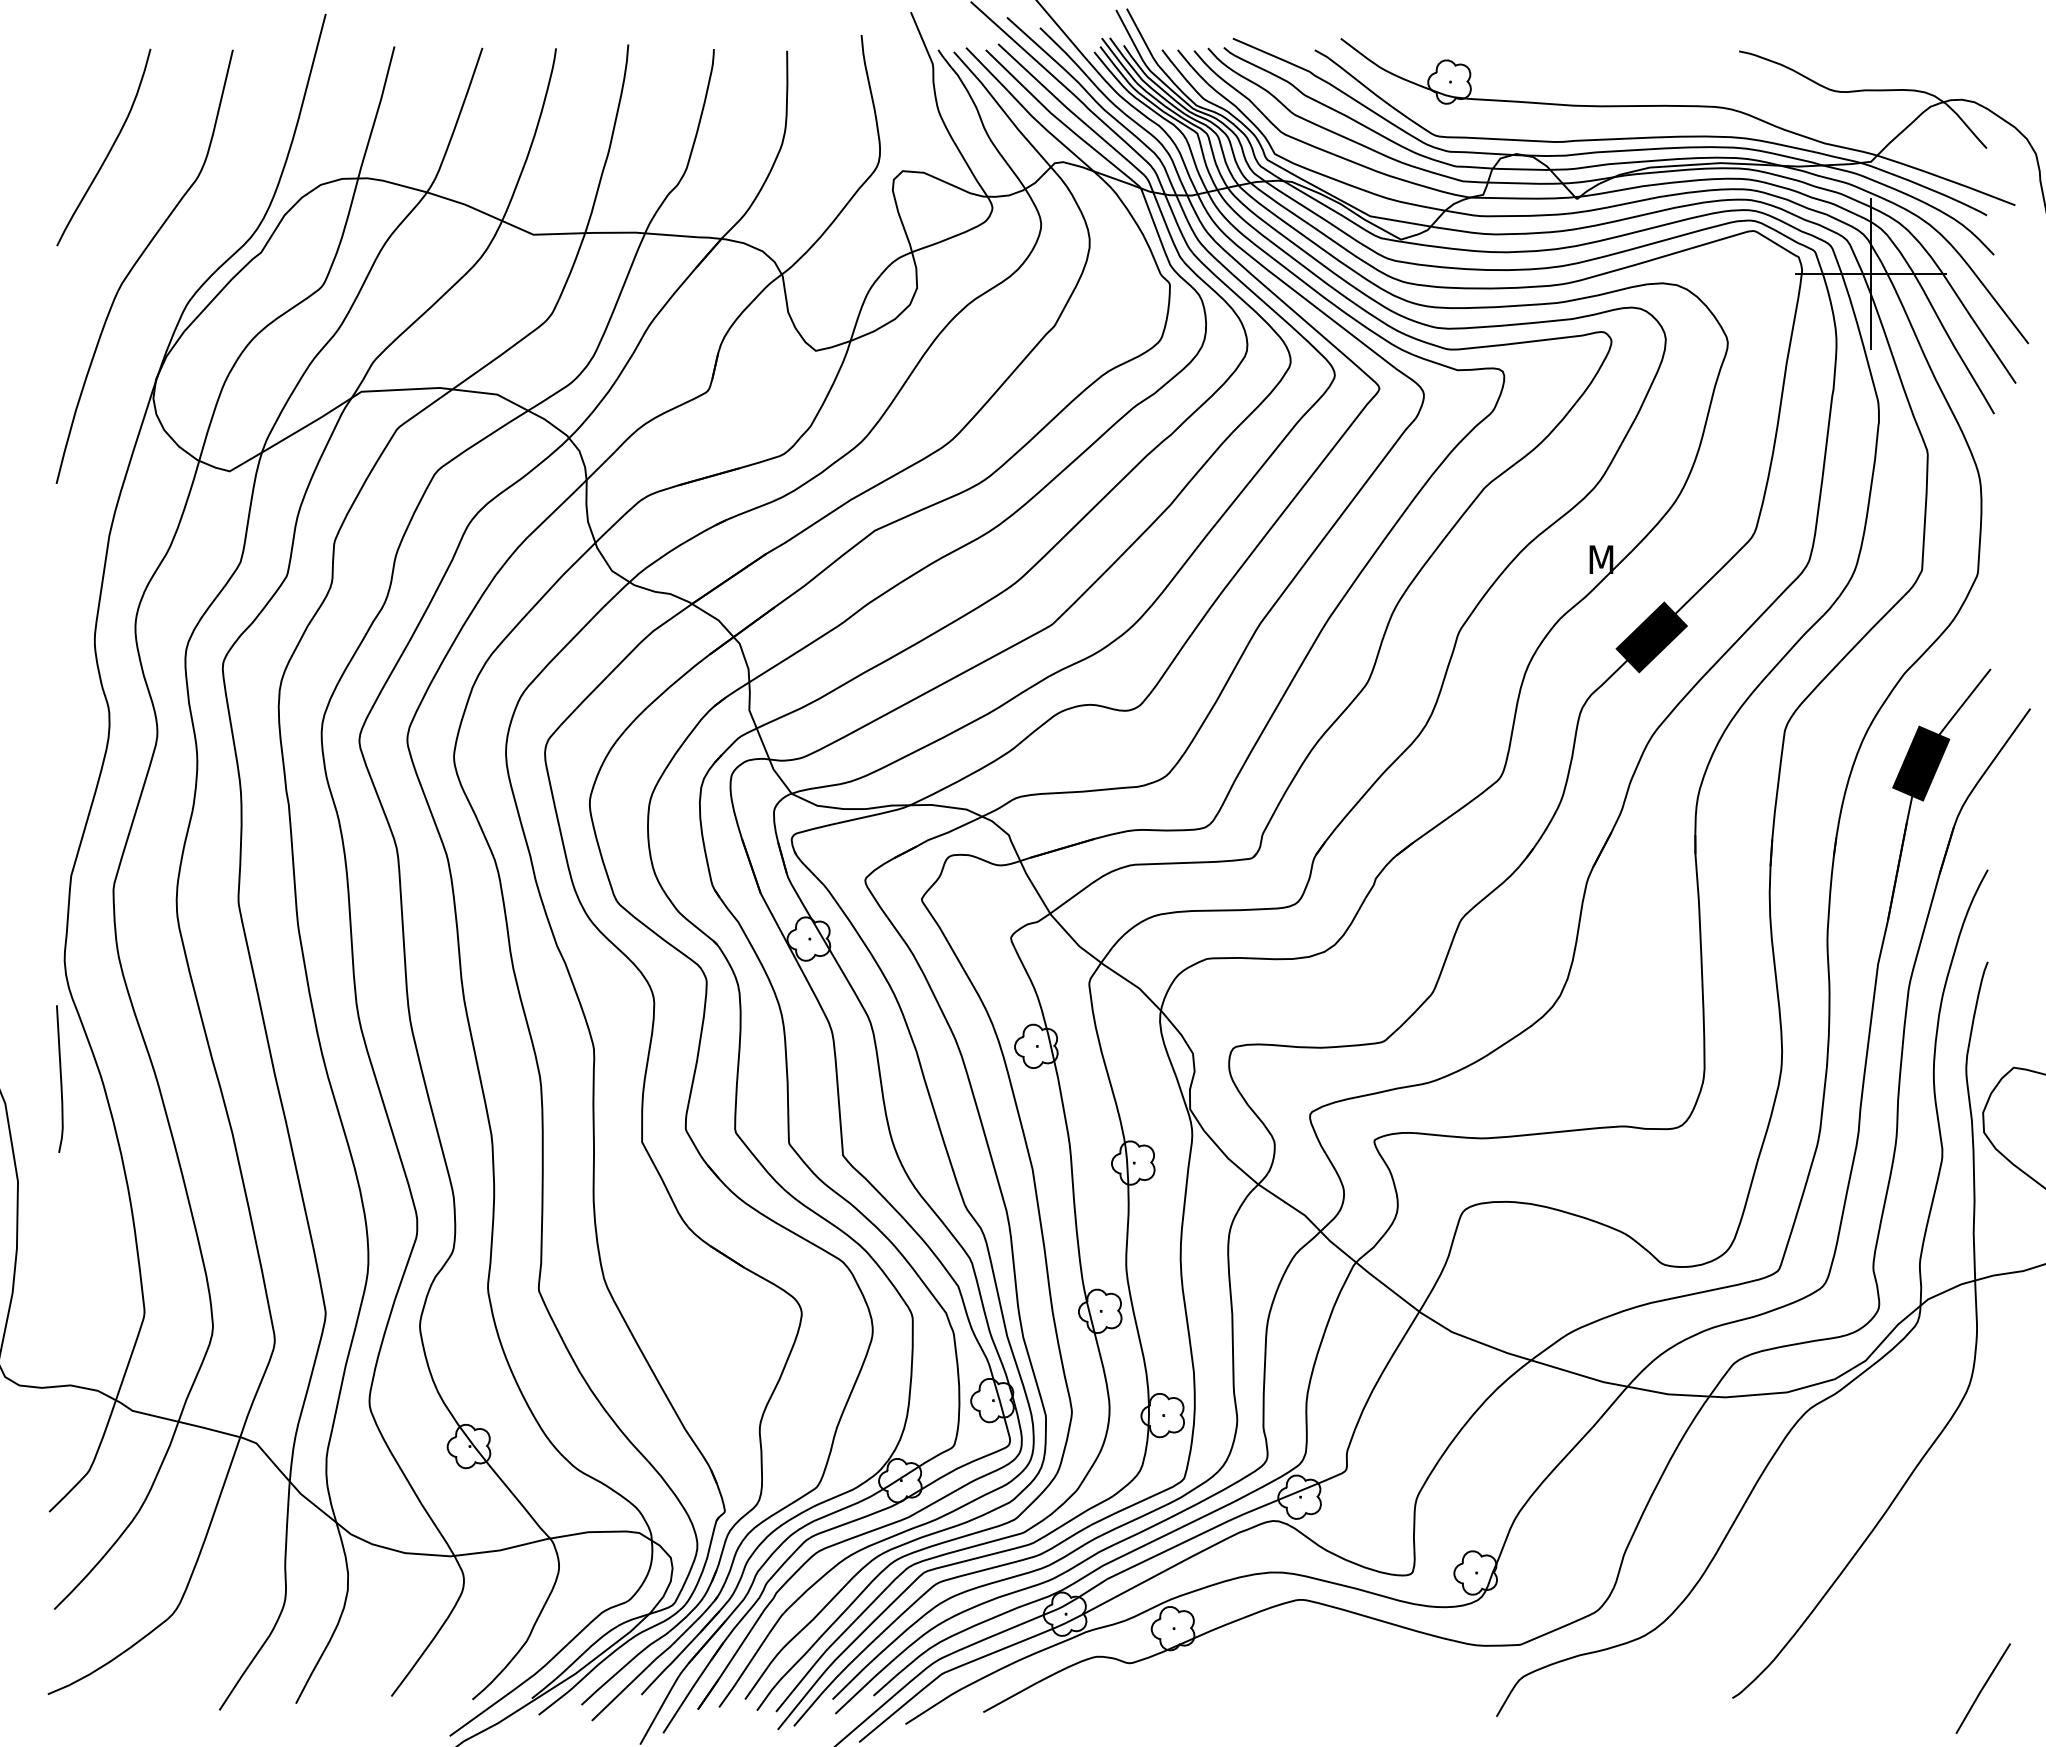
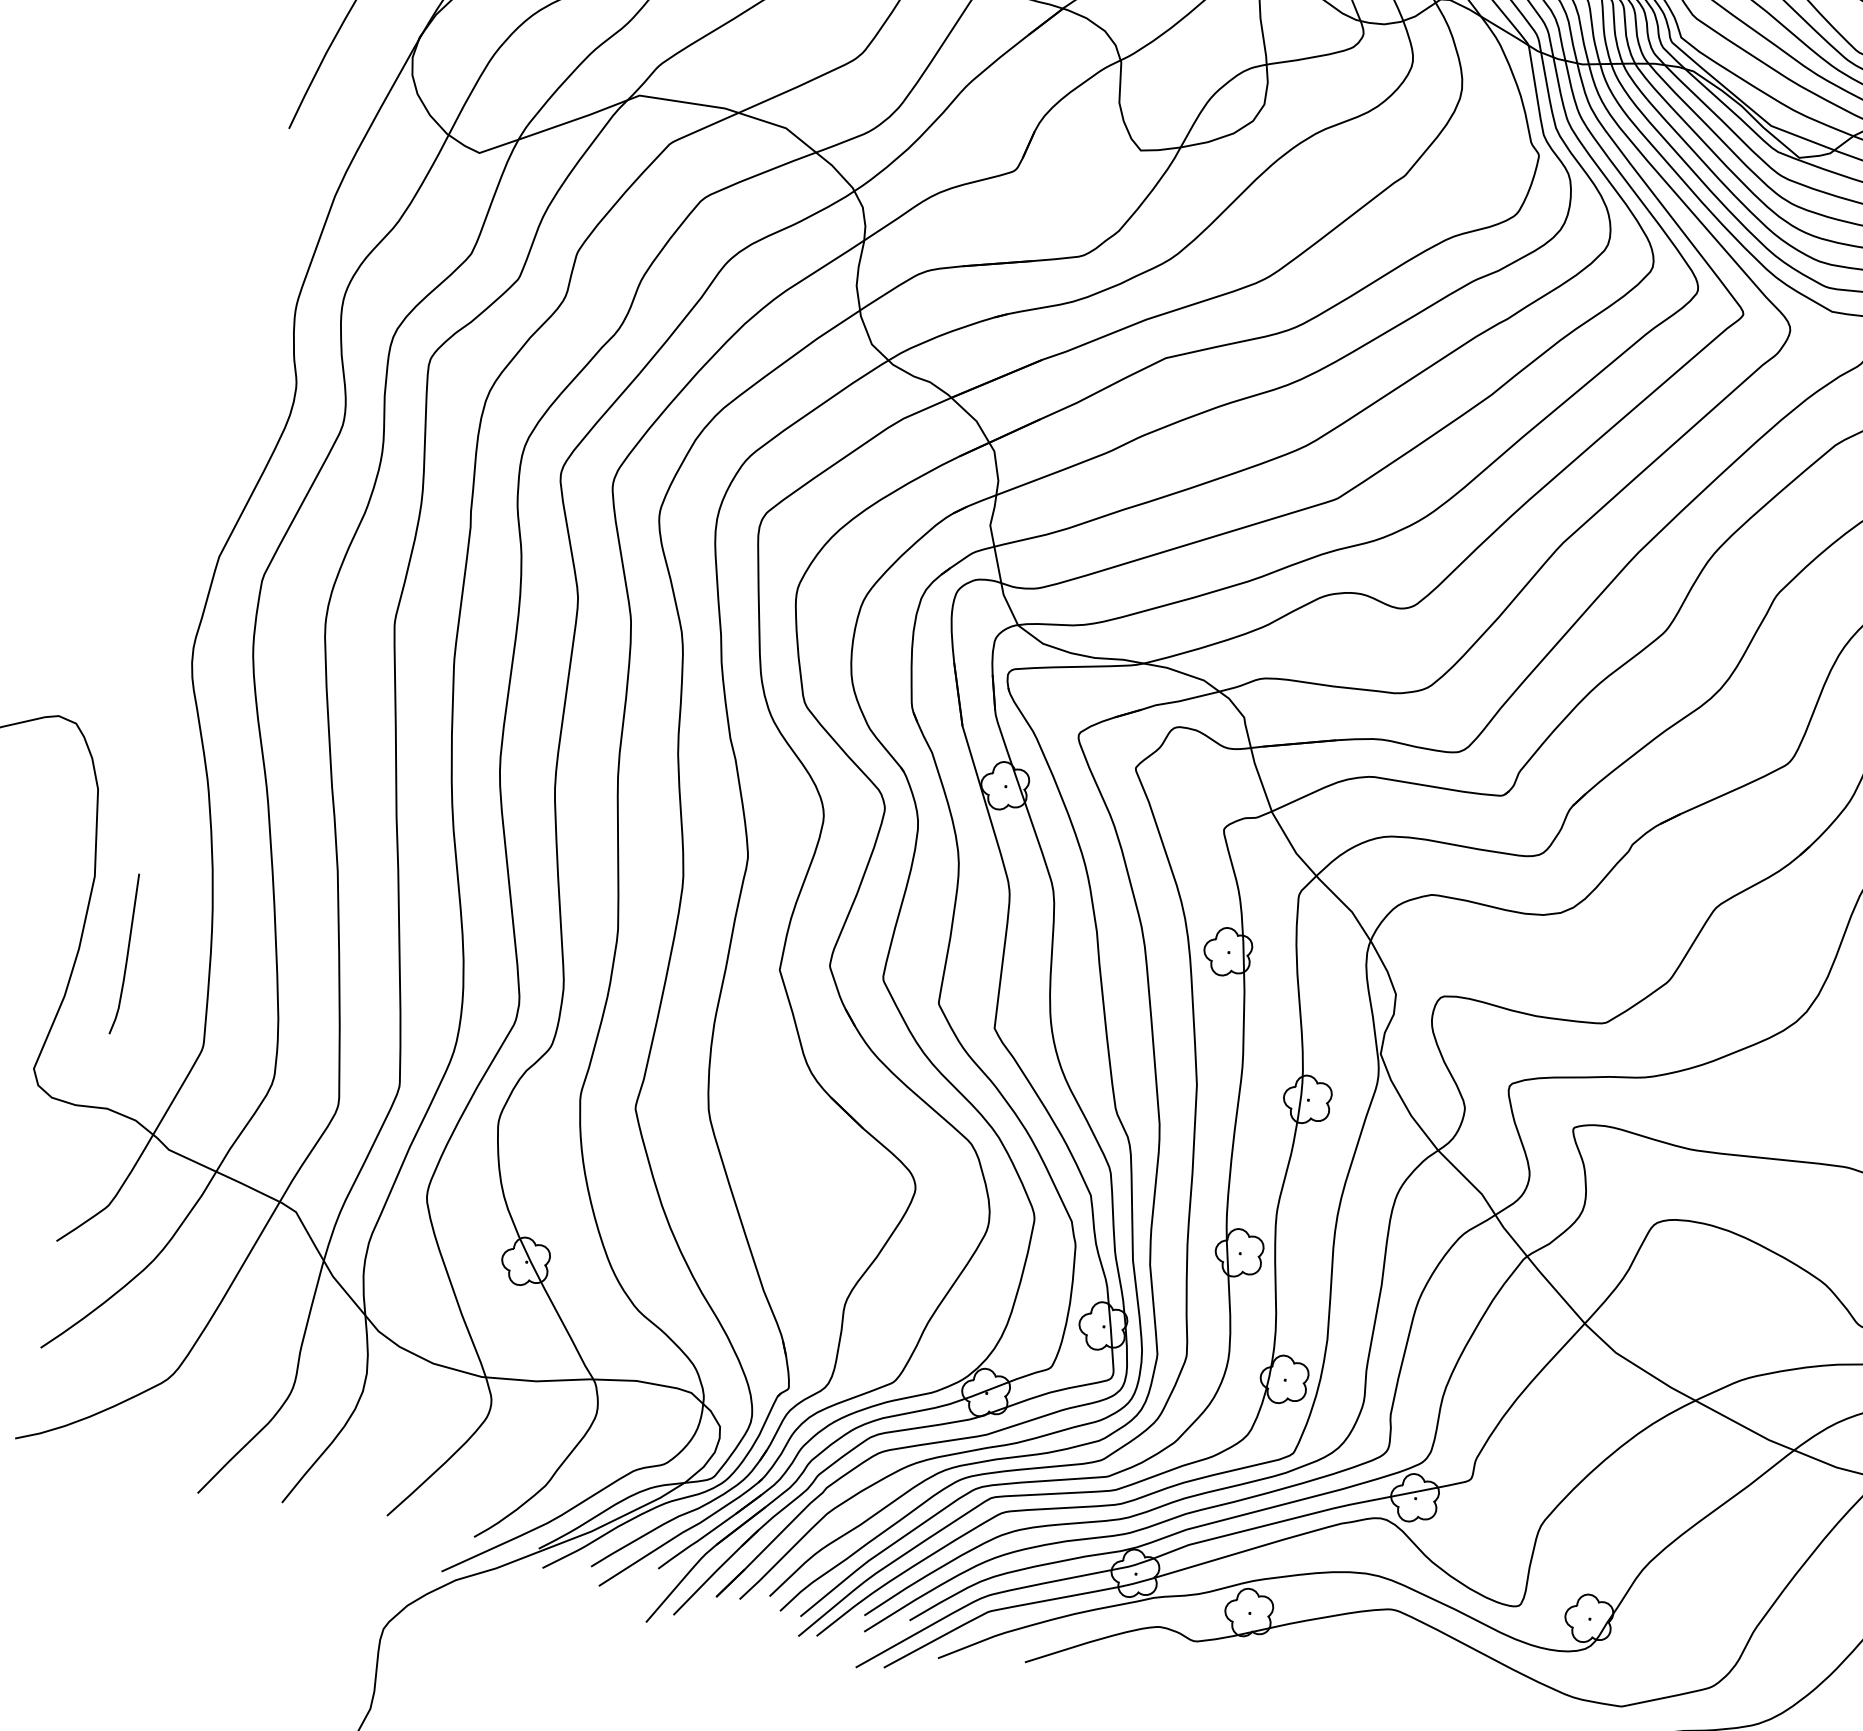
curve: (60, 1078) -> (127, 953), moved

